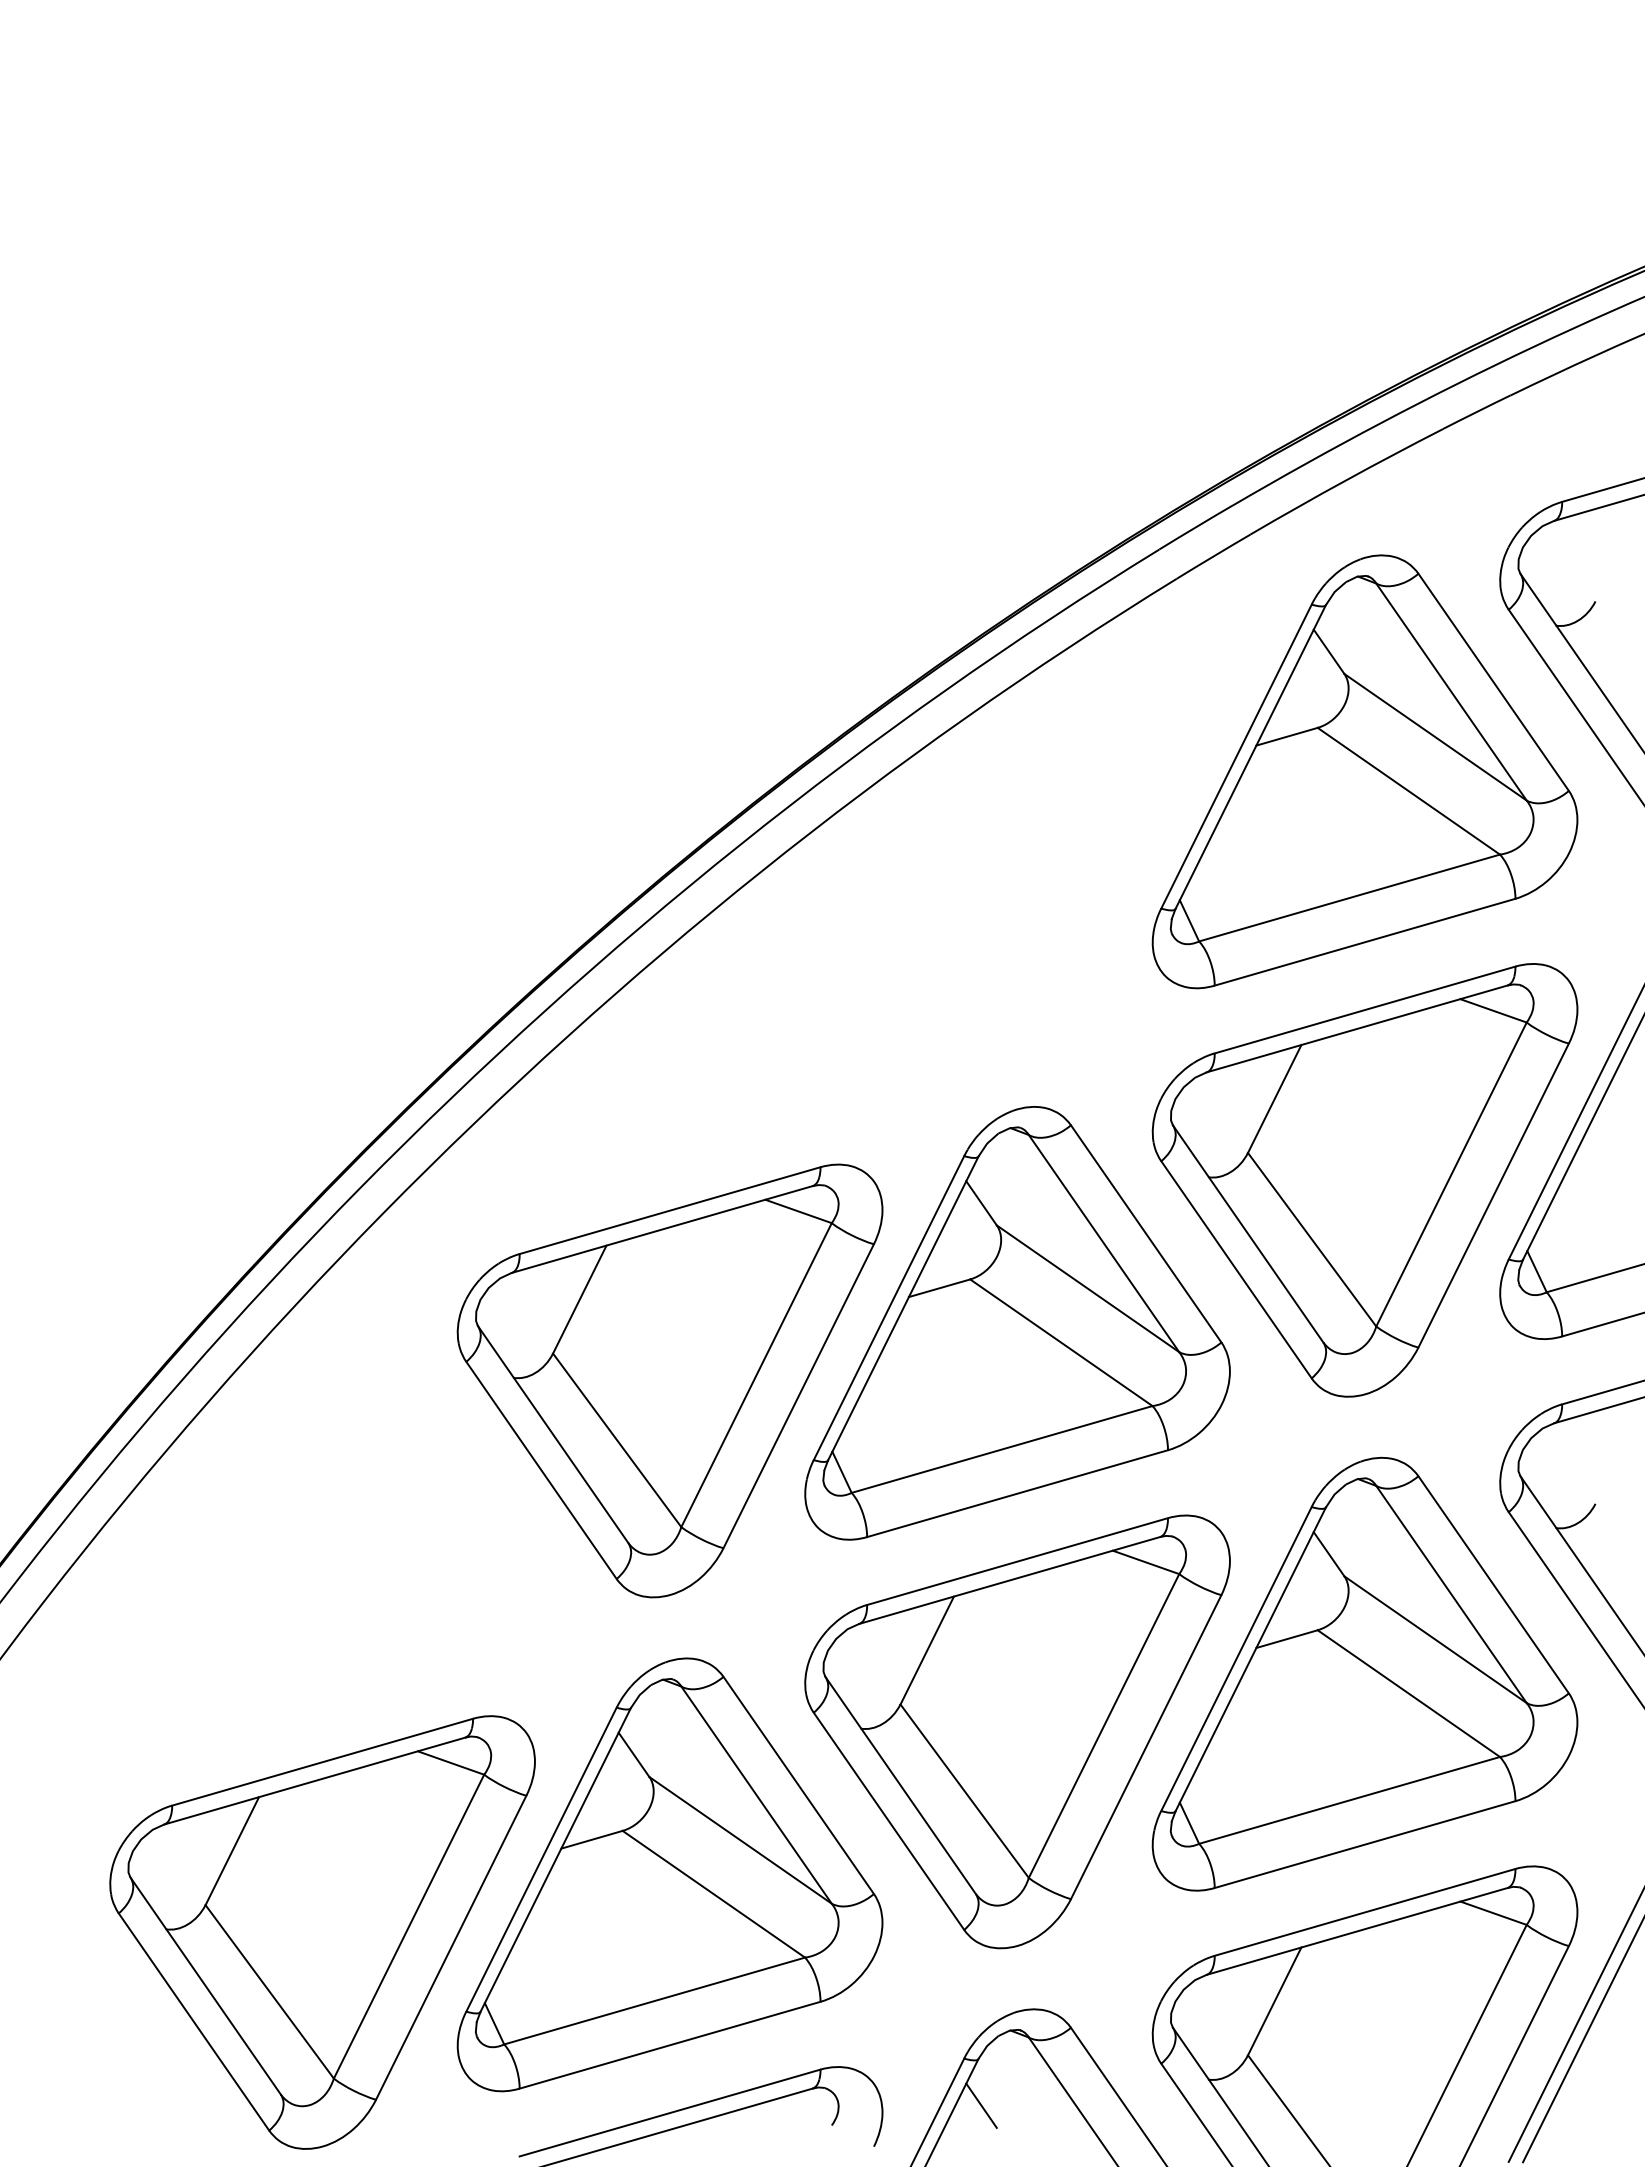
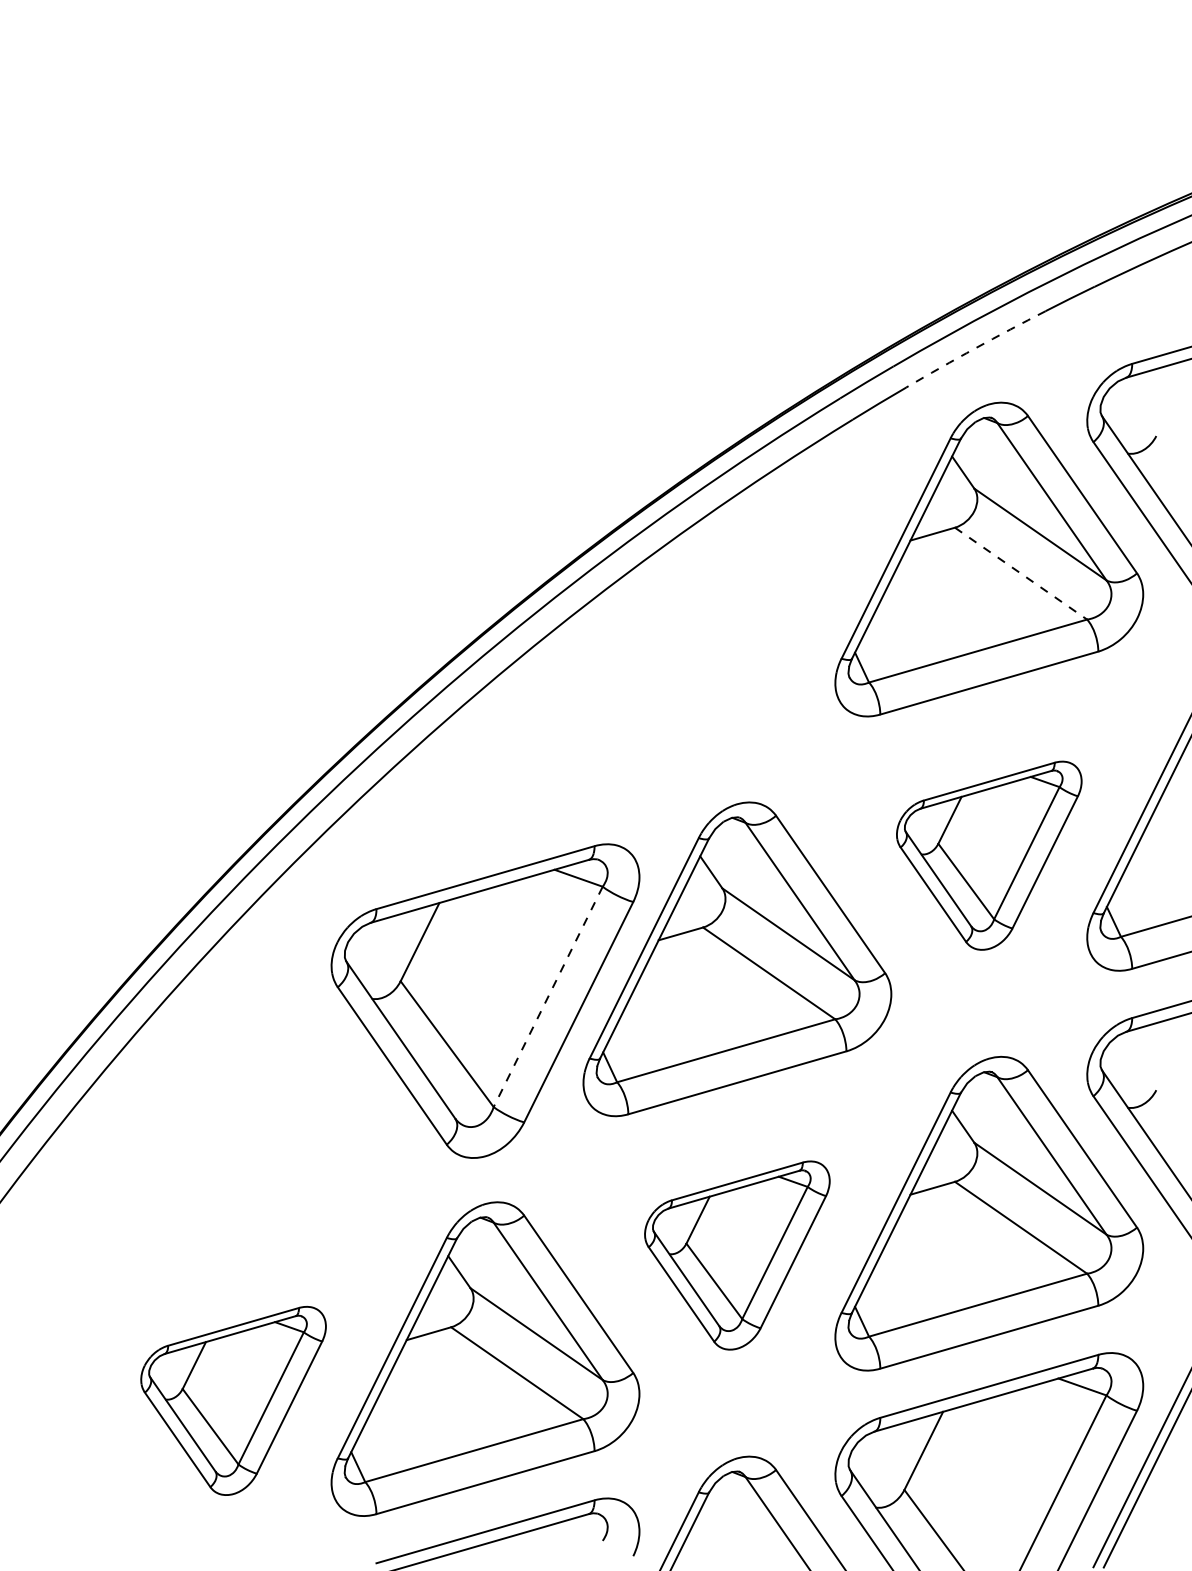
arc: (1345, 480) -> (975, 348), solid -> dashed
line: (1409, 791) -> (1021, 573), solid -> dashed
part: (1364, 1180) -> (988, 855), size x0.6
line: (756, 1375) -> (548, 997), solid -> dashed
part: (1017, 1731) -> (737, 1255), size x0.6
part: (322, 1932) -> (233, 1400), size x0.6
line: (981, 2105) -> (711, 1526), removed

